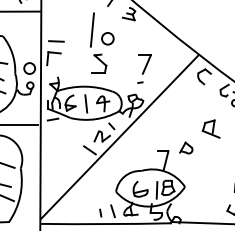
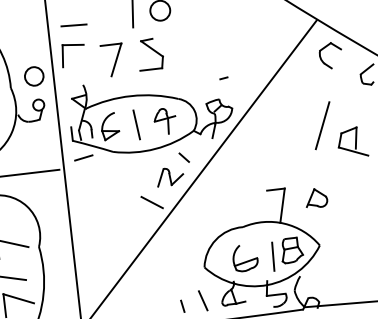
part: (144, 64) -> (112, 60), moved
line: (194, 116) -> (321, 124), added
part: (186, 147) -> (316, 197), moved

